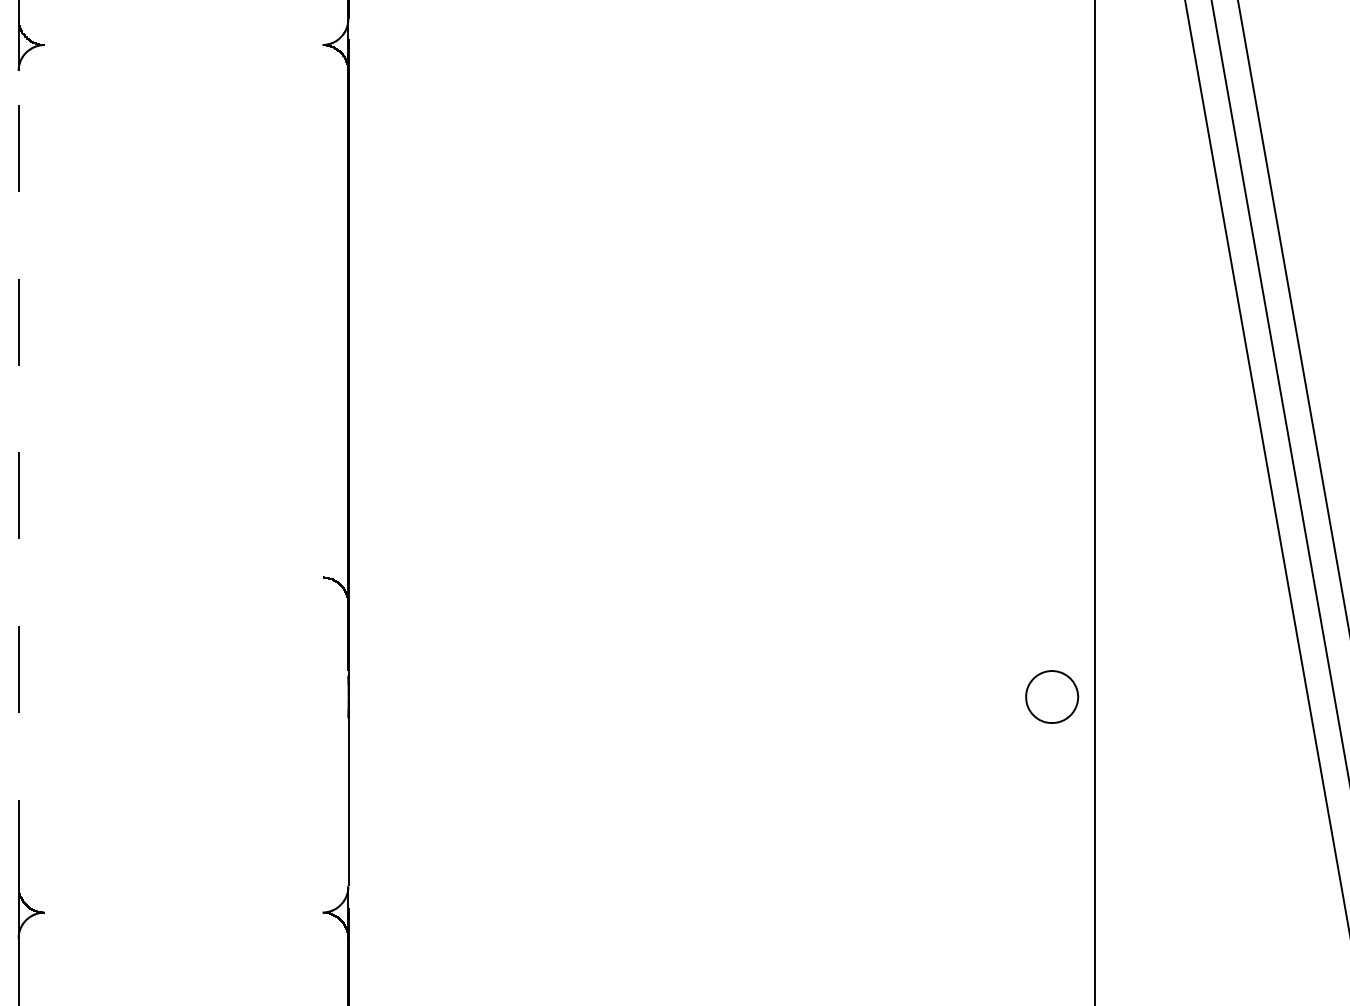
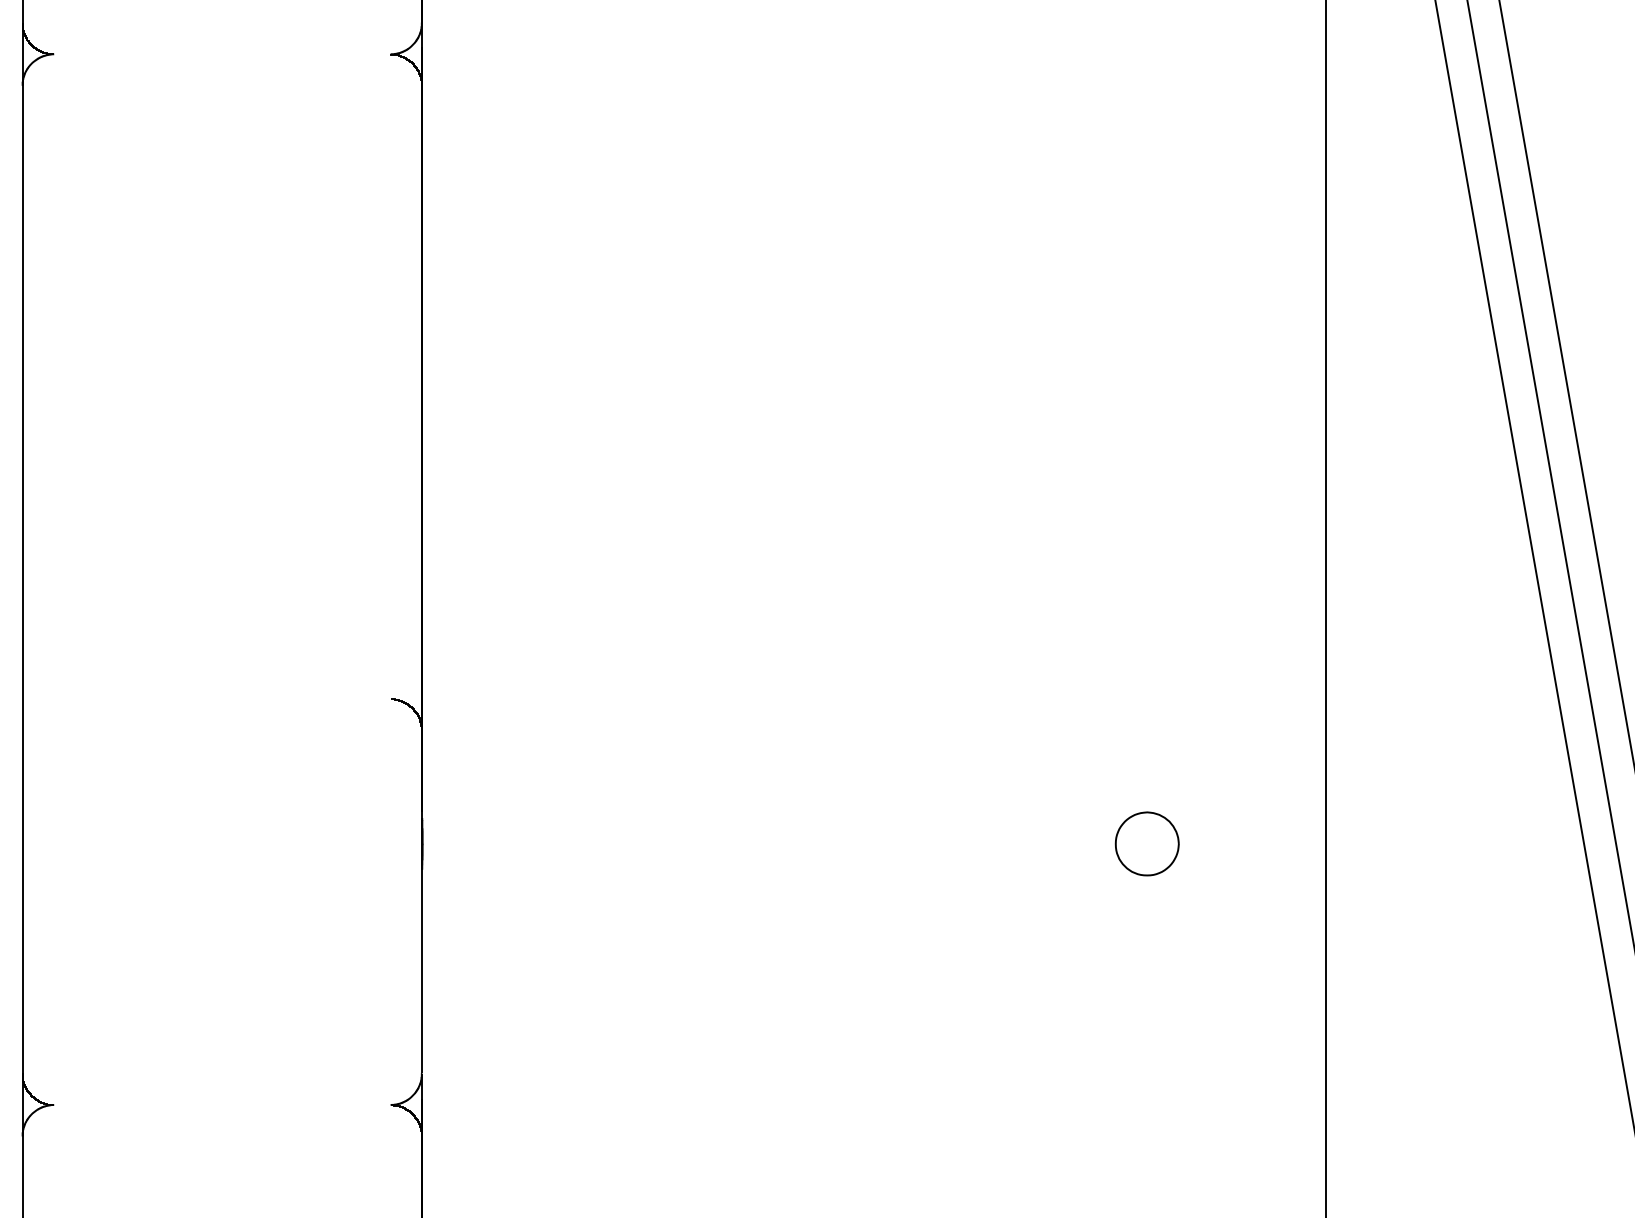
line: (18, 478) -> (22, 579), dashed -> solid
part: (1051, 696) -> (1146, 843), moved

